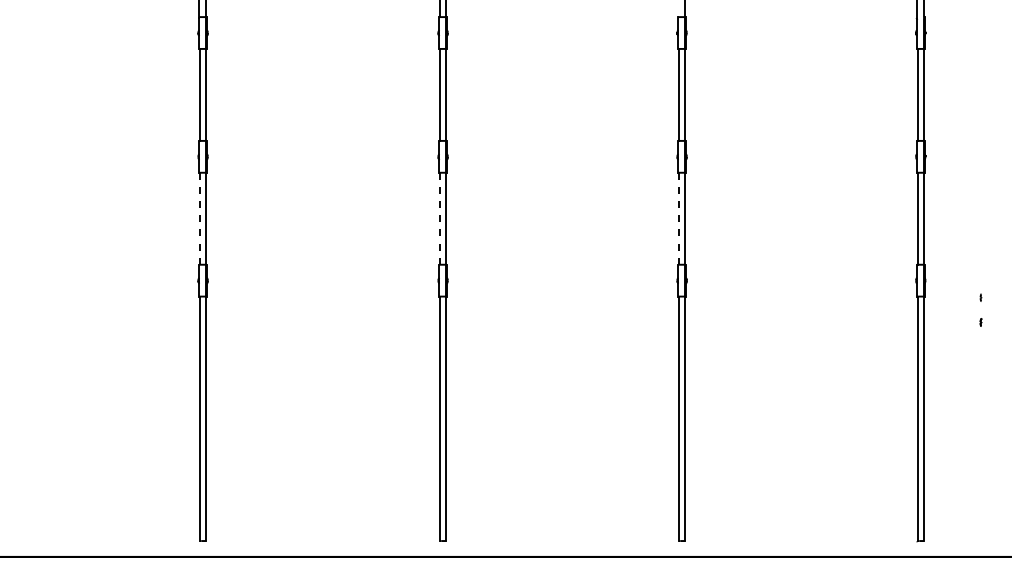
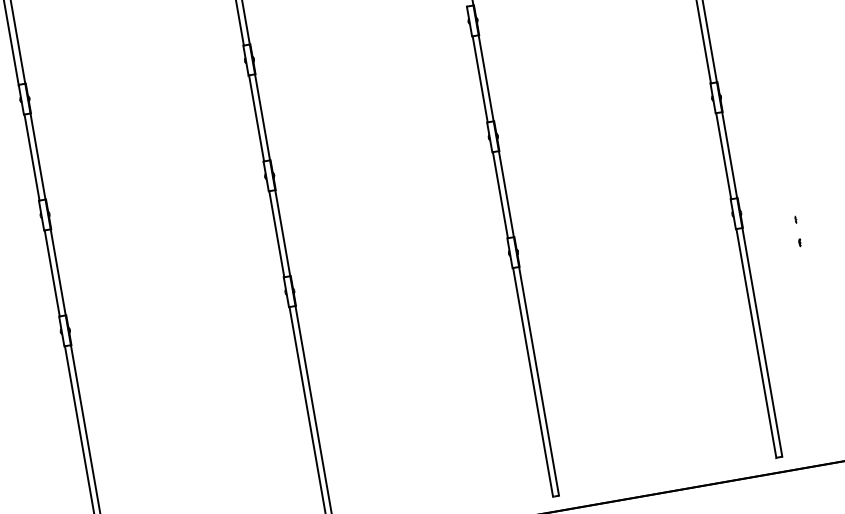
line: (199, 218) -> (51, 273), dashed -> solid
line: (439, 218) -> (276, 234), dashed -> solid
line: (678, 218) -> (499, 195), dashed -> solid

